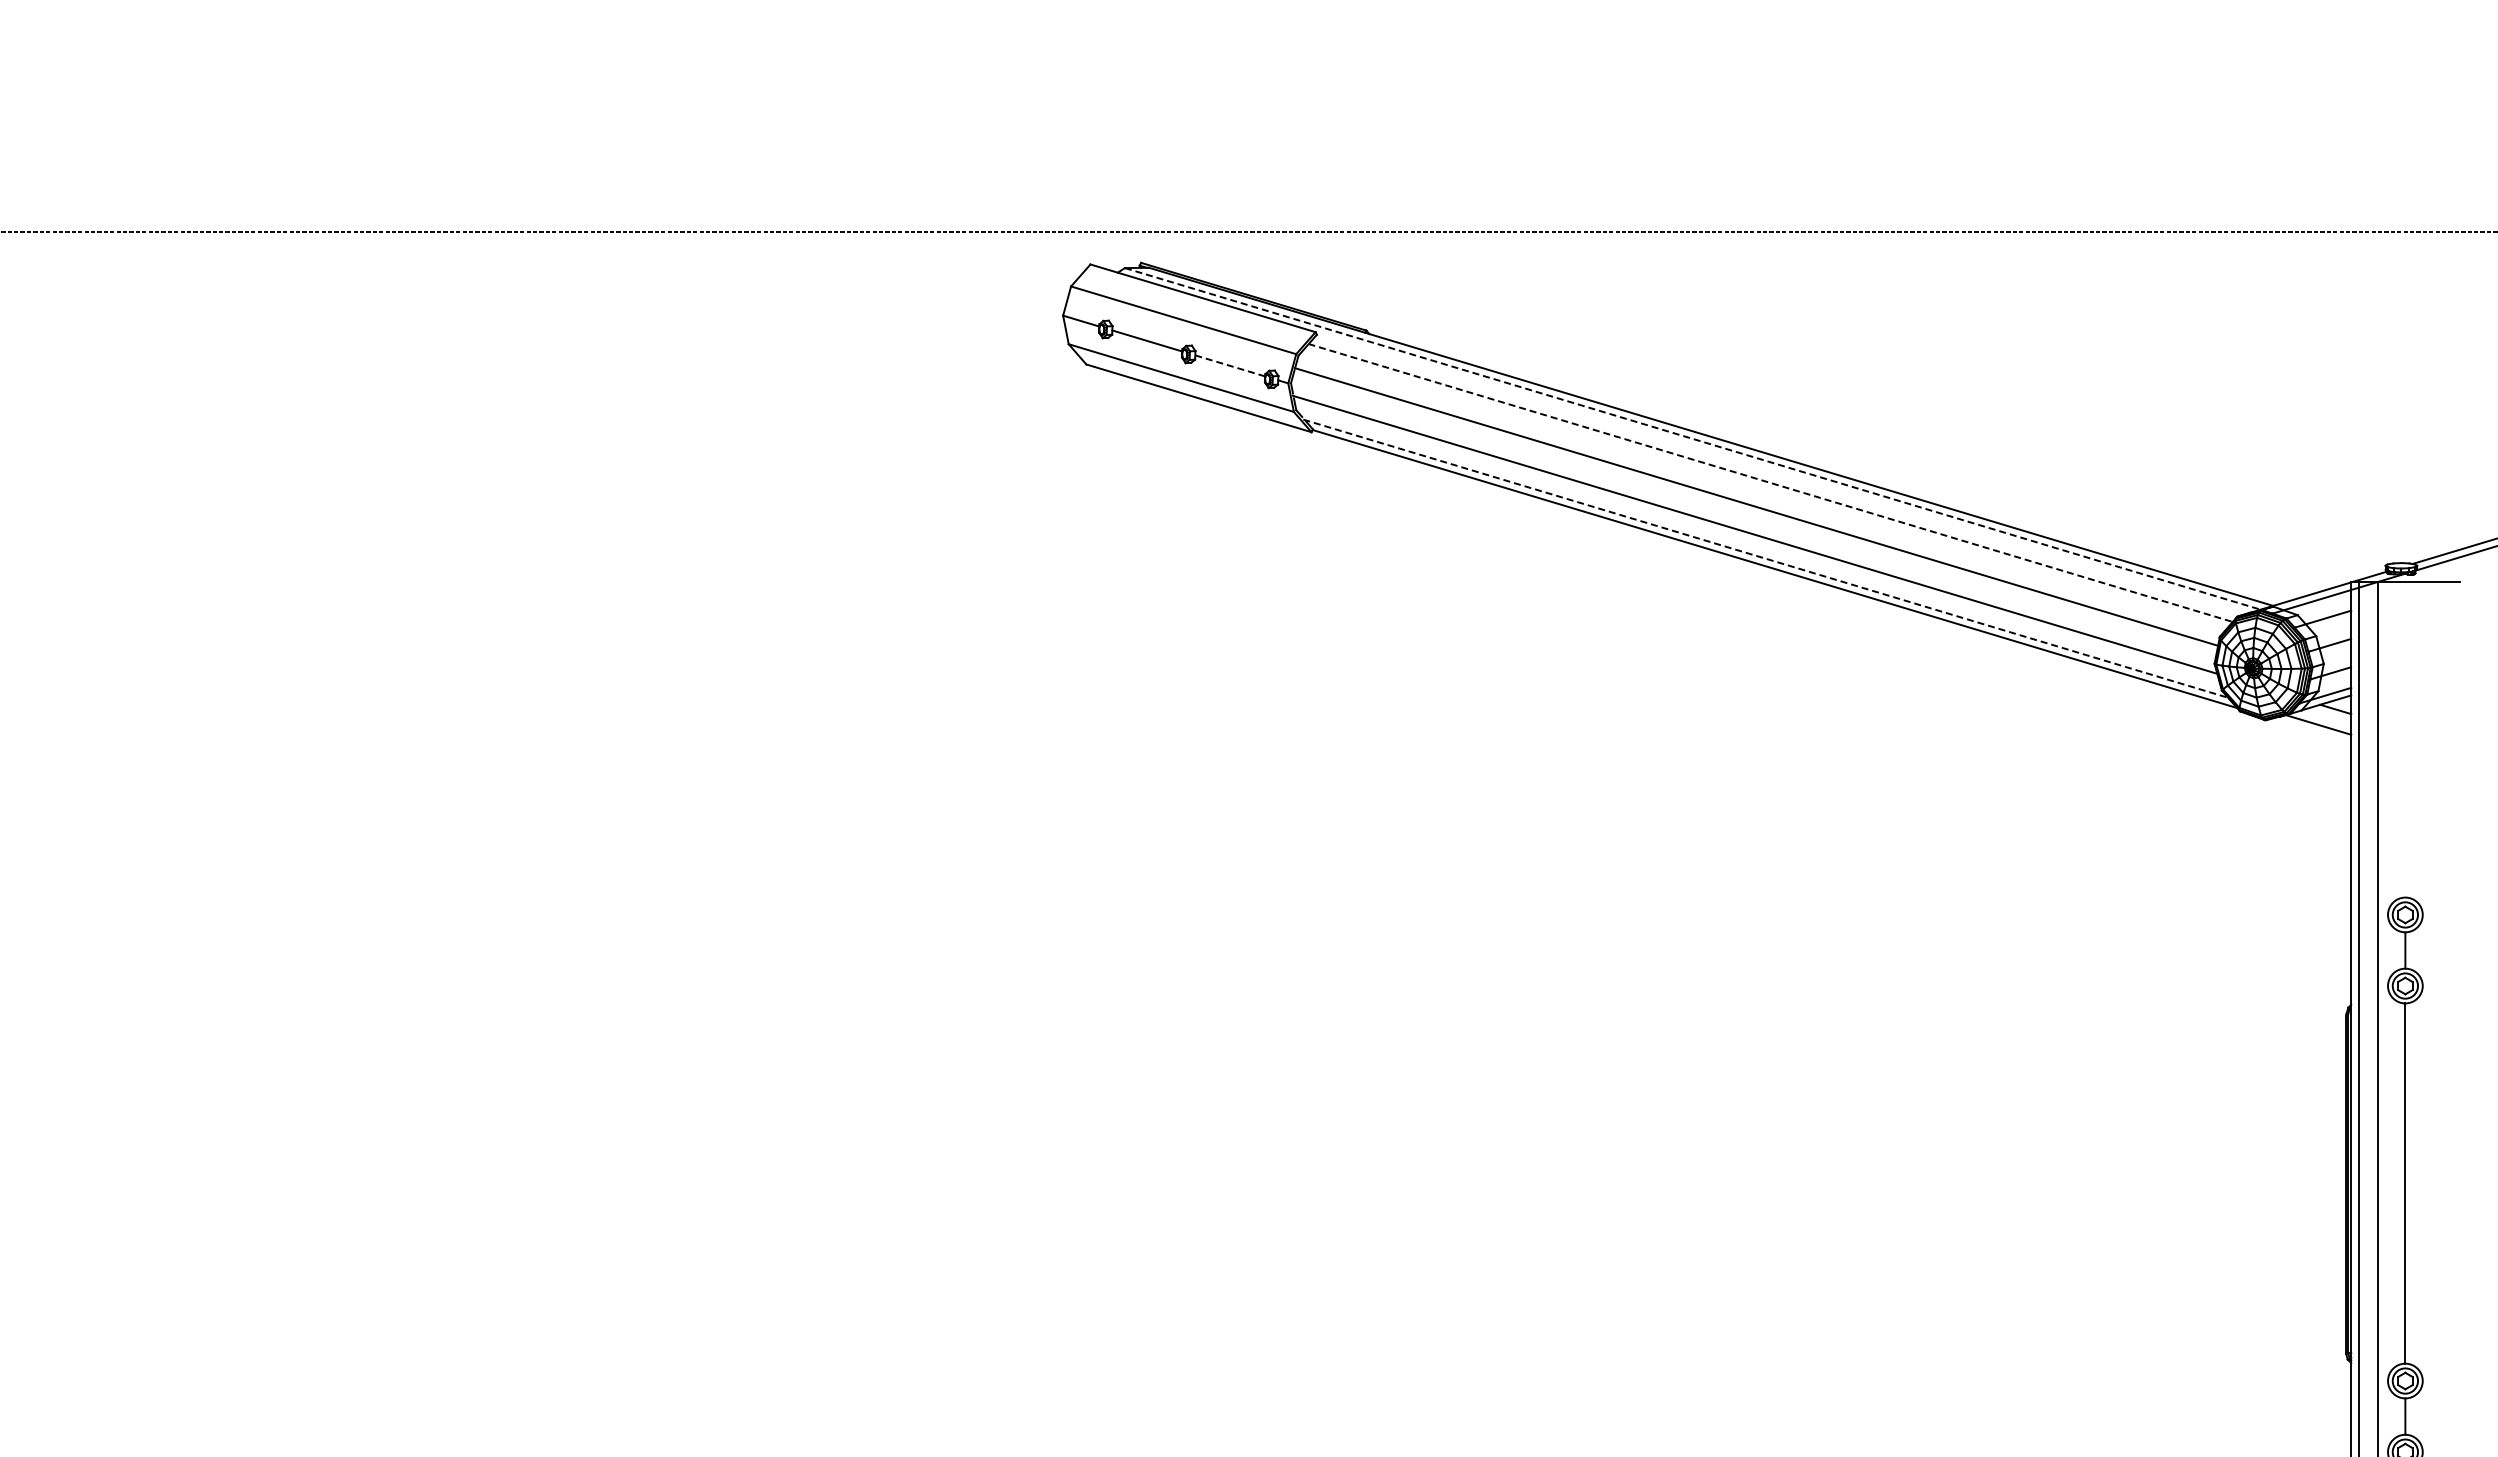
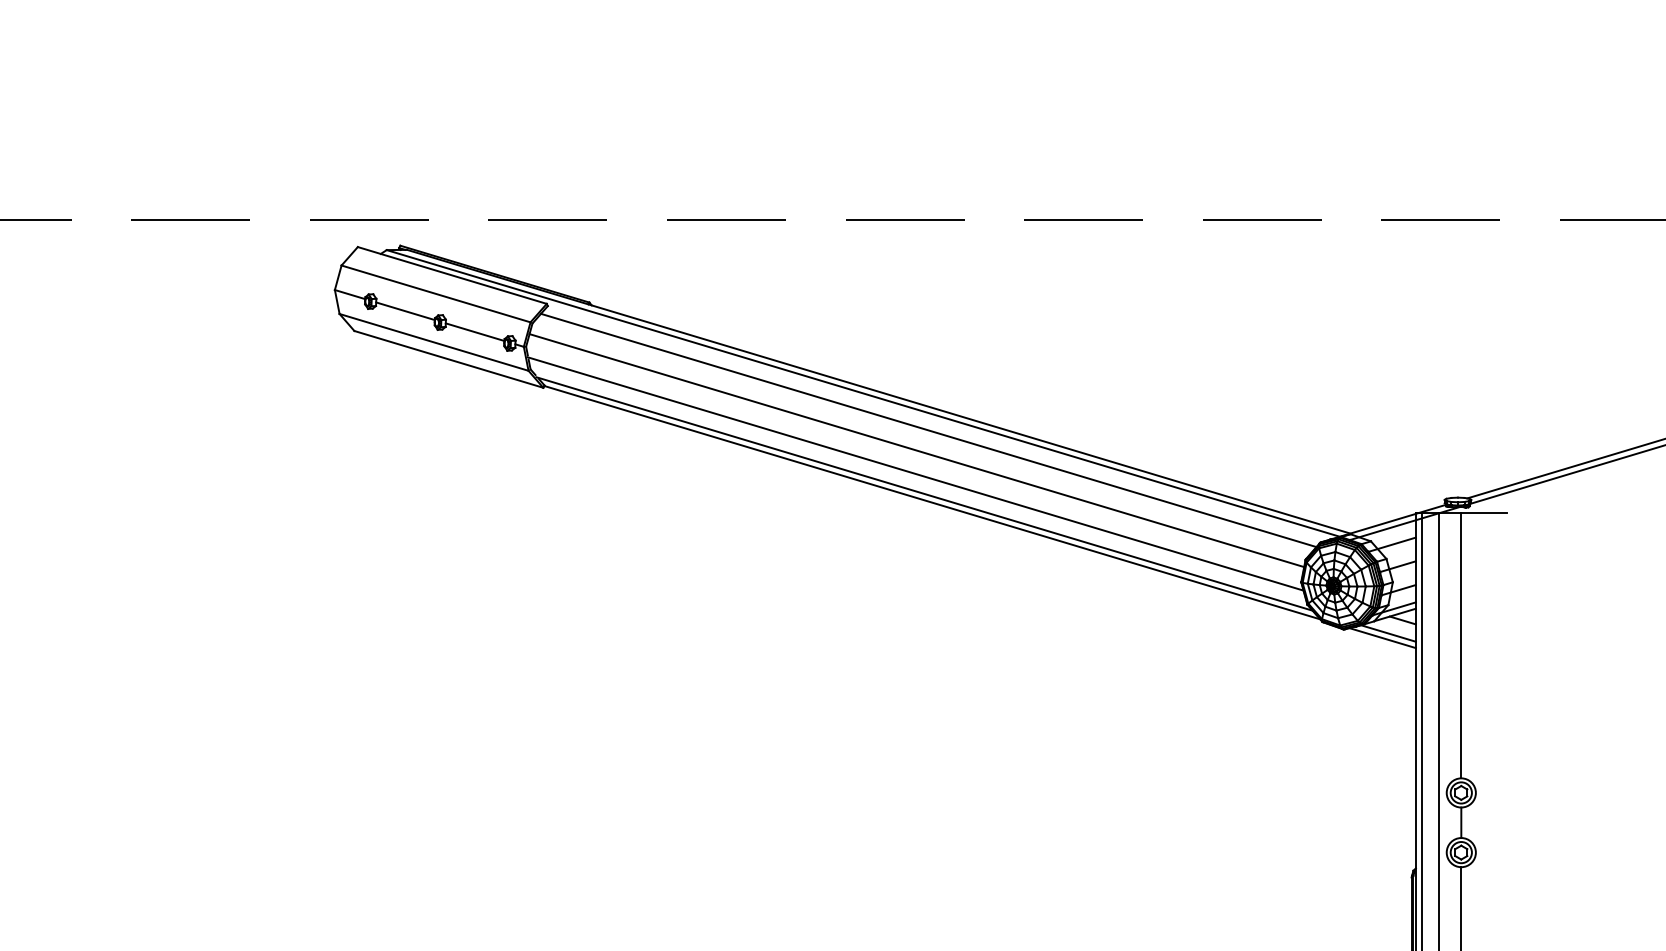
line: (1230, 365) -> (475, 331), dashed -> solid
line: (1692, 438) -> (863, 393), dashed -> solid
line: (1770, 482) -> (928, 430), dashed -> solid
line: (1765, 558) -> (924, 493), dashed -> solid
line: (2311, 730) -> (1382, 638), added
line: (2405, 739) -> (1461, 645), added

